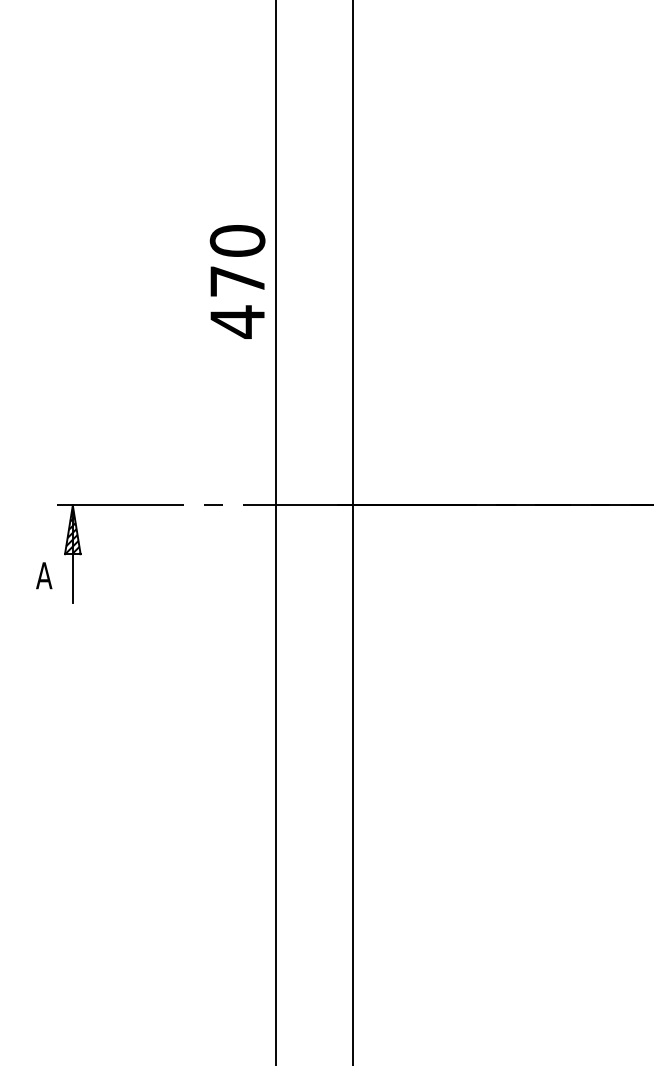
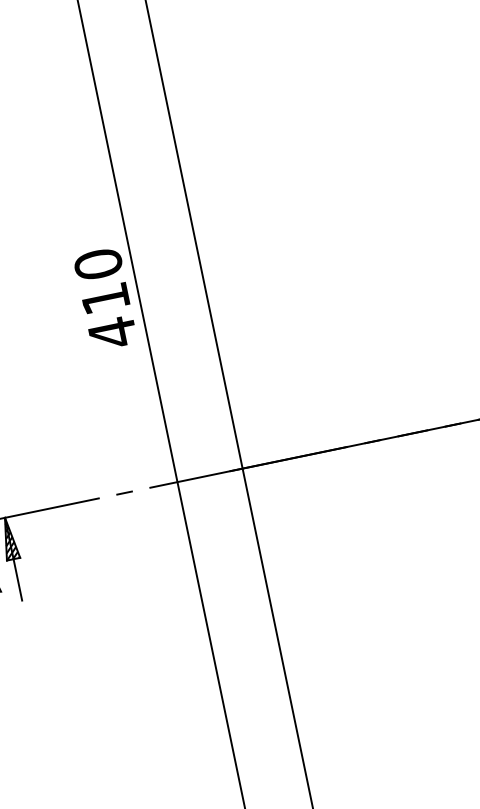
text: (237, 281) -> (105, 298), 470 -> 410

